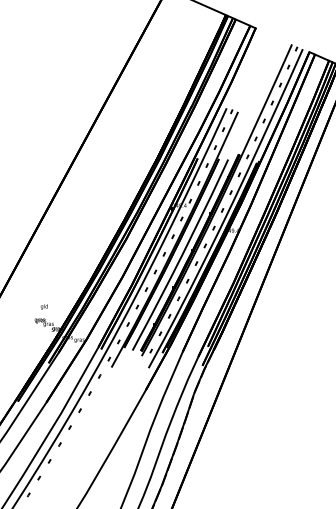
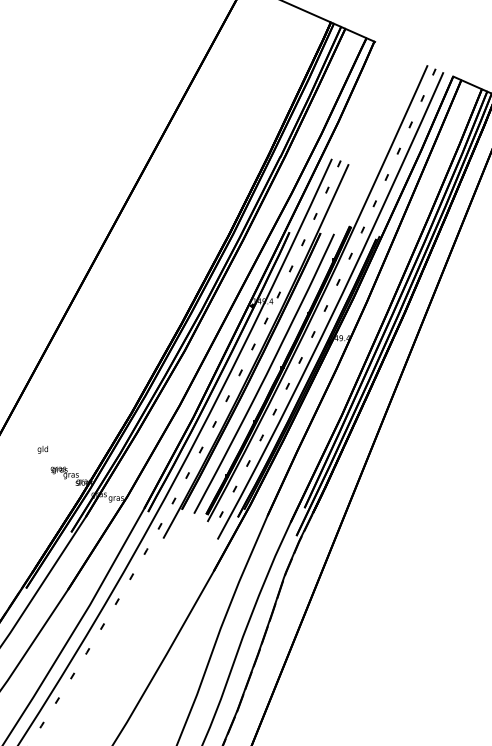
text: (43, 306) -> (41, 449), moved

